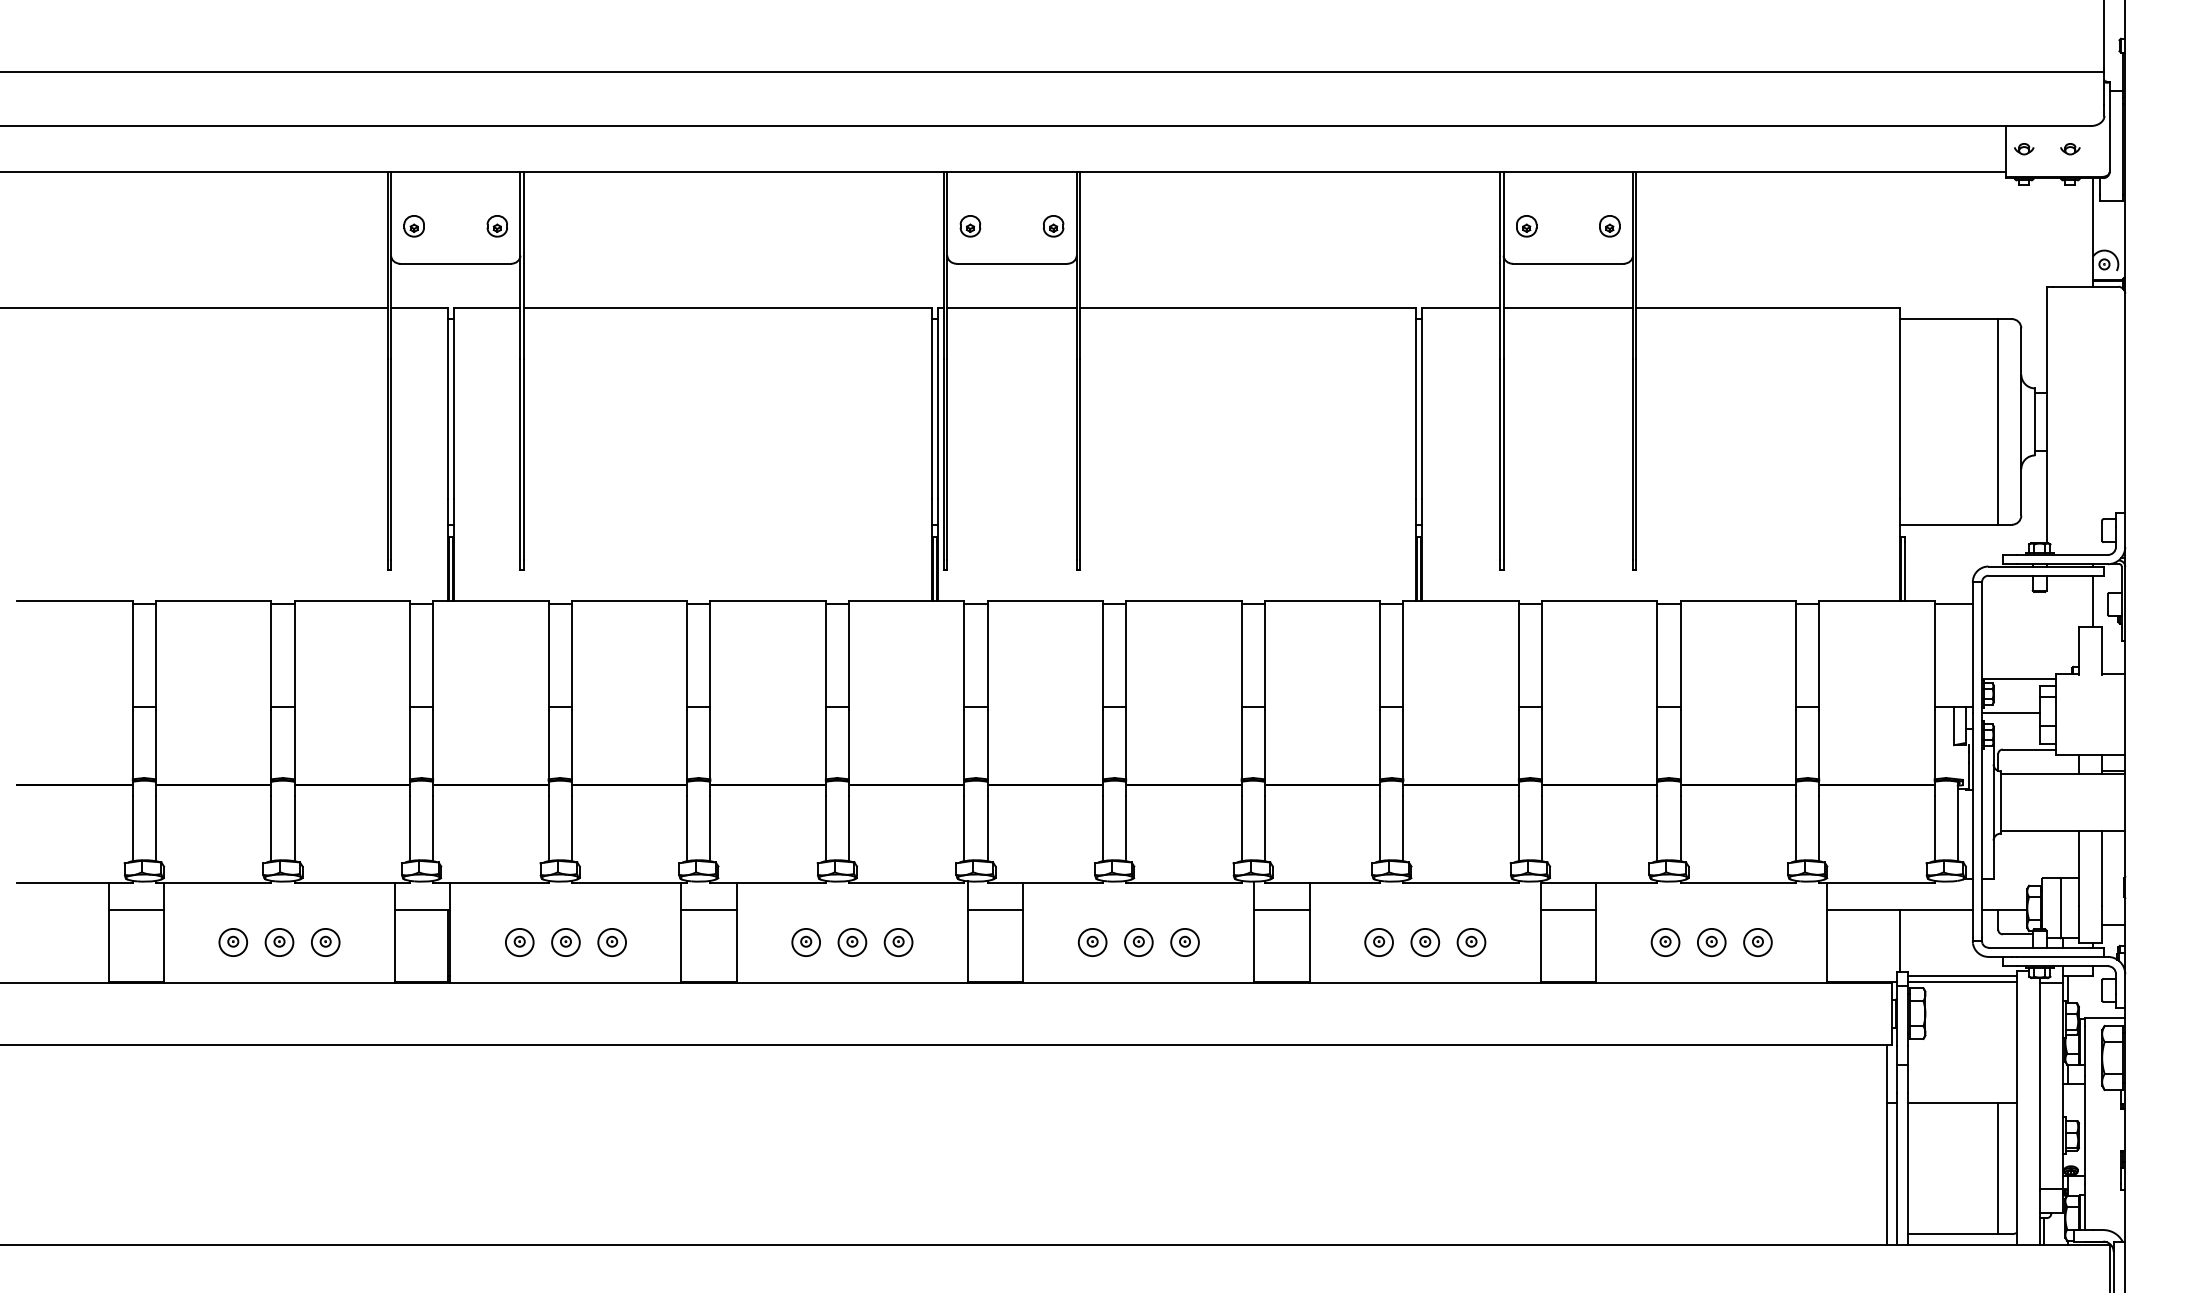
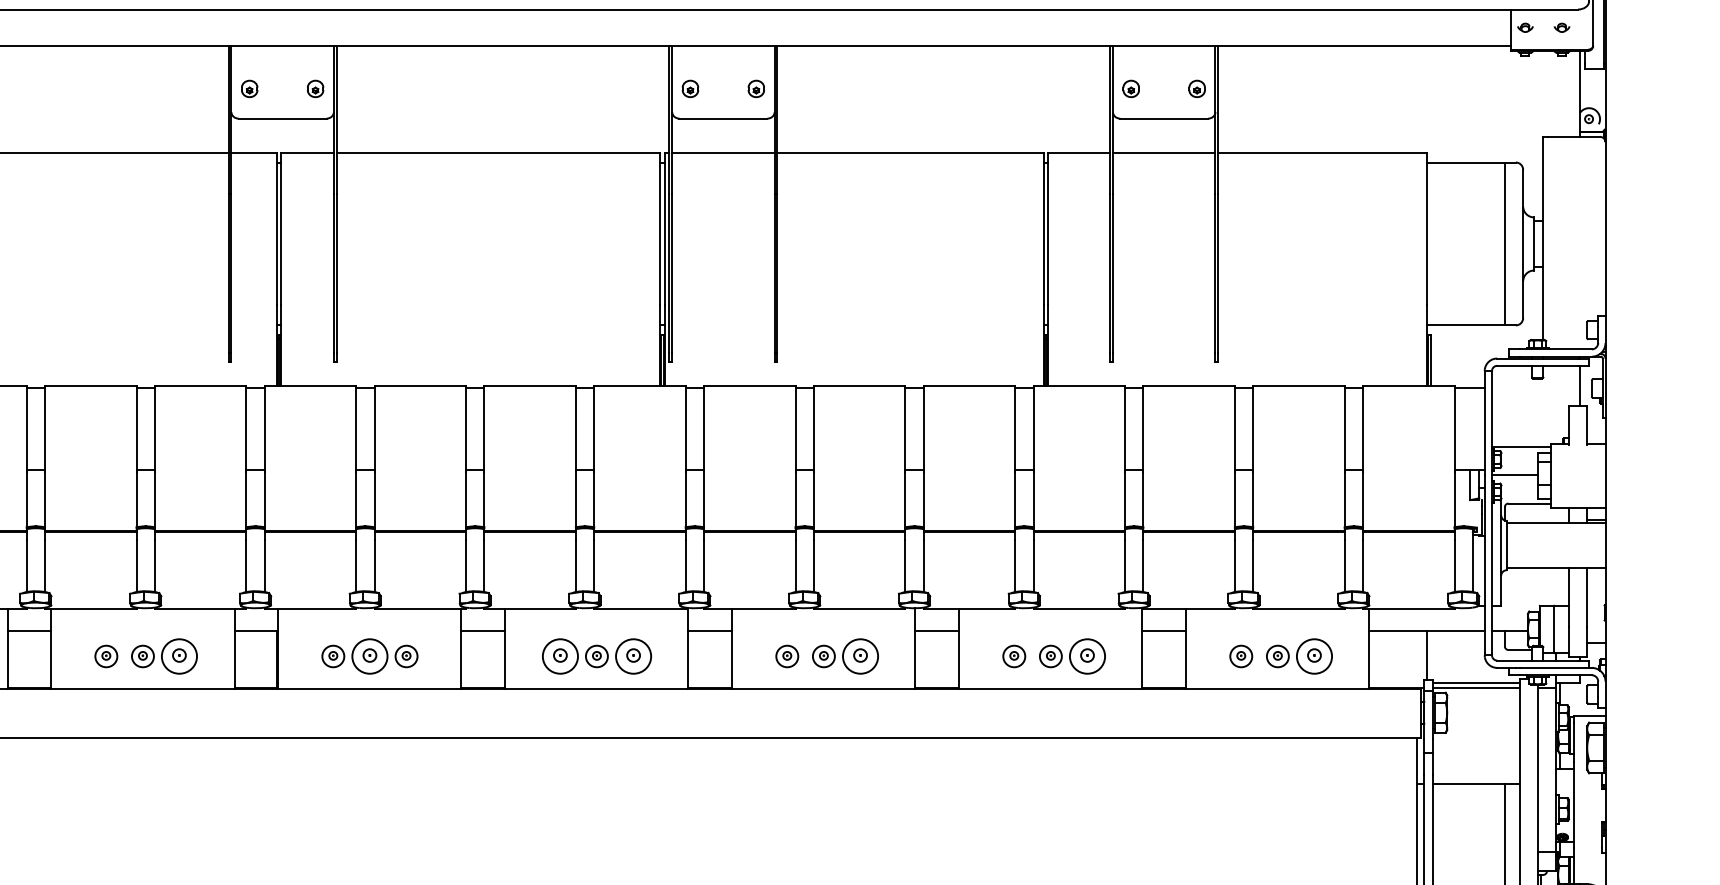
part: (325, 942) -> (179, 656), size x1.6
part: (565, 942) -> (369, 656), size x1.6
part: (805, 942) -> (559, 656), size x1.6
part: (898, 942) -> (633, 656), size x1.6
part: (1184, 942) -> (860, 656), size x1.6
part: (1471, 942) -> (1087, 656), size x1.6
part: (1757, 942) -> (1314, 656), size x1.6

